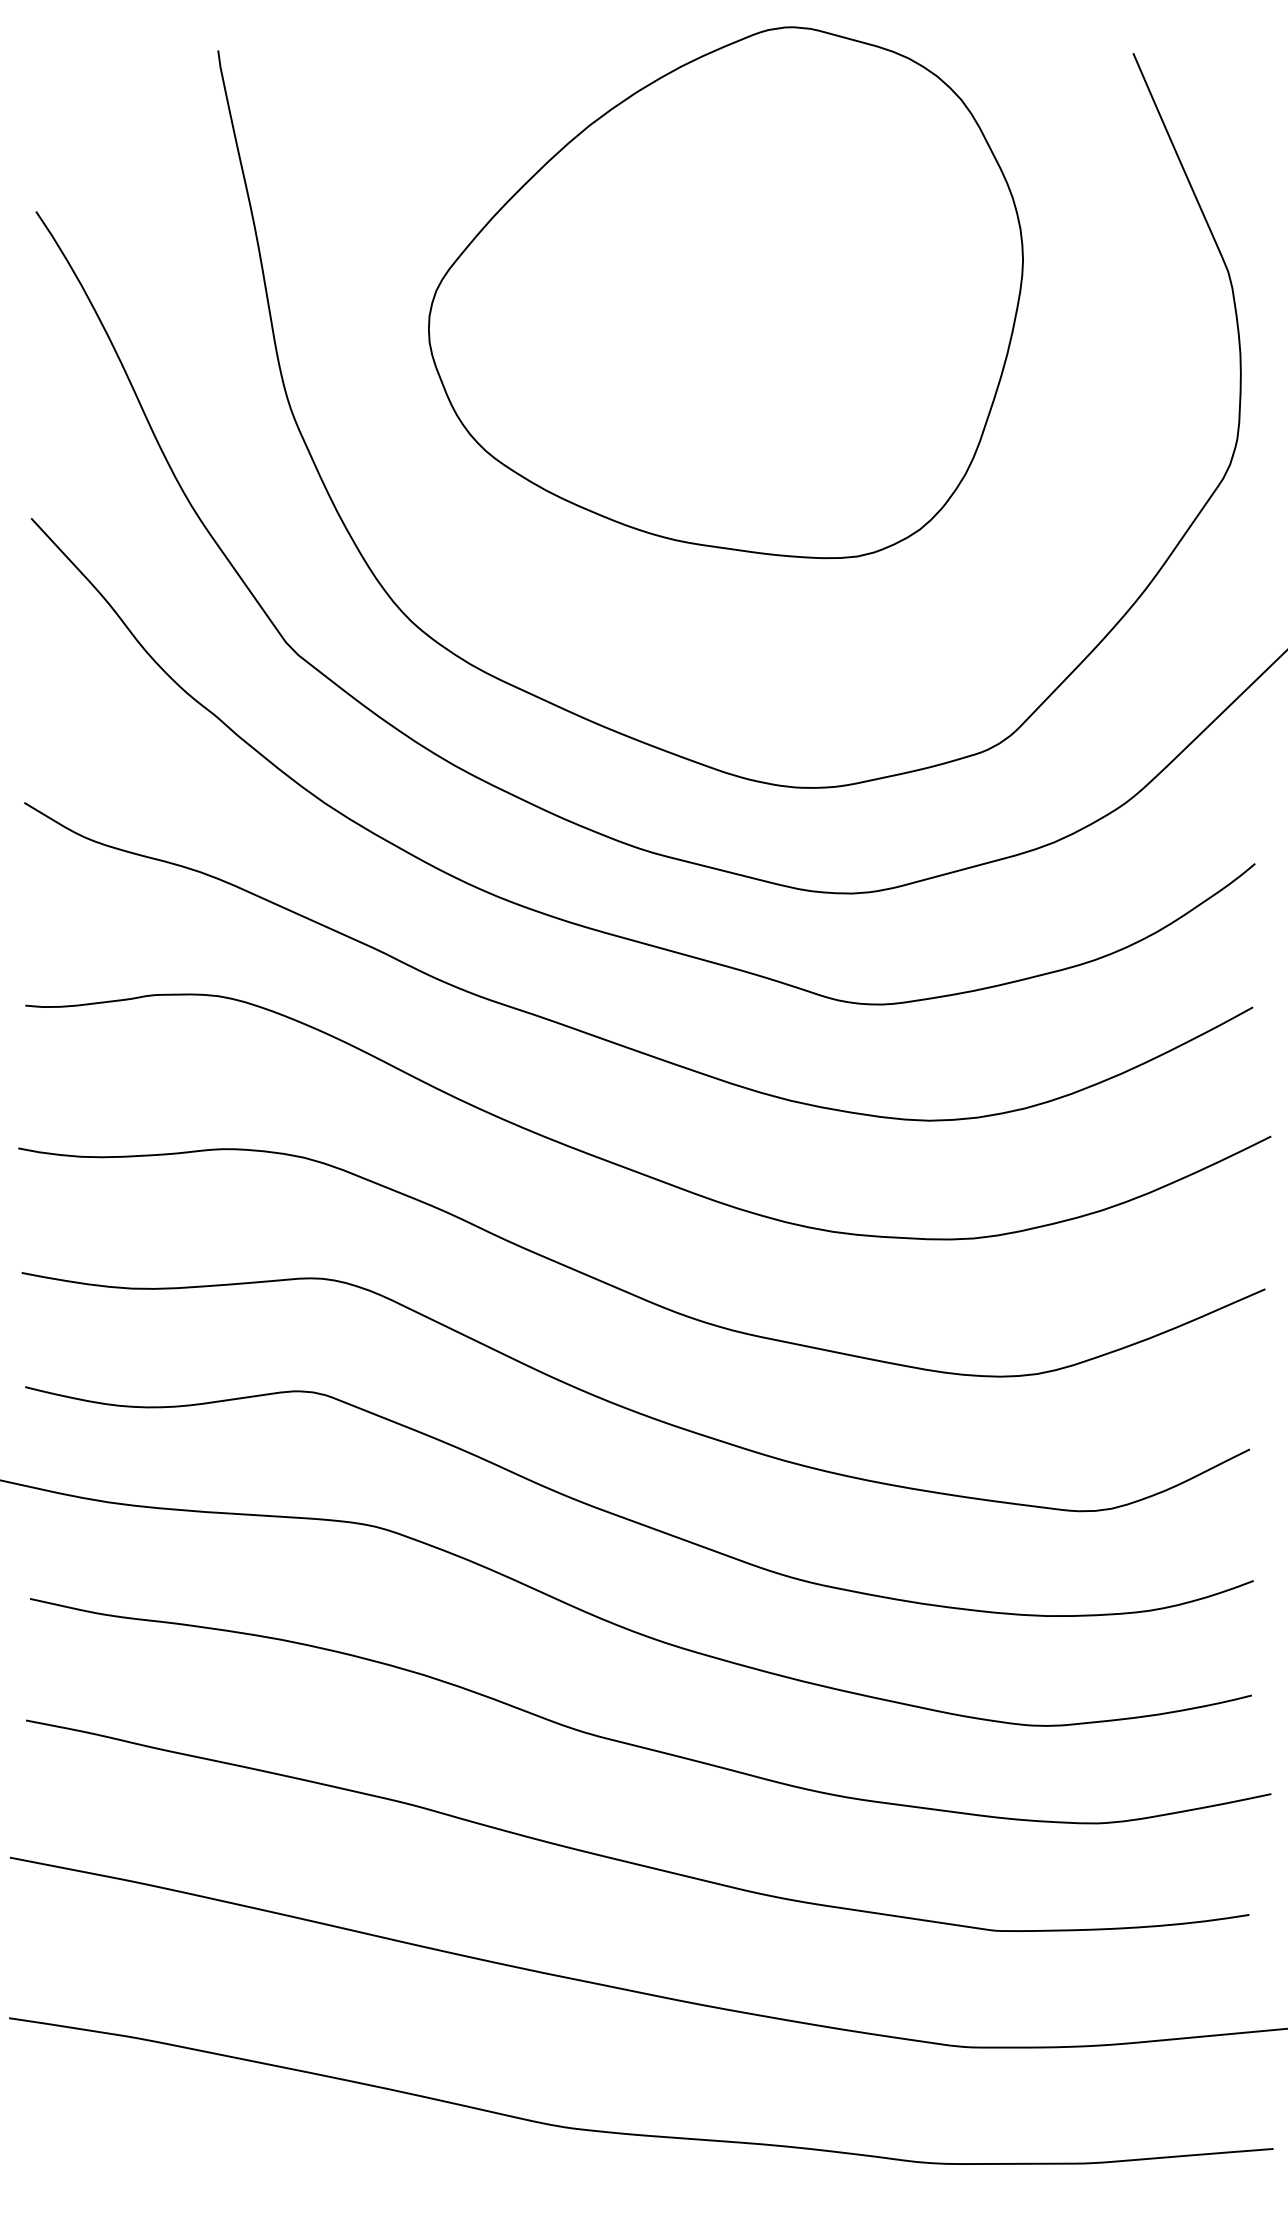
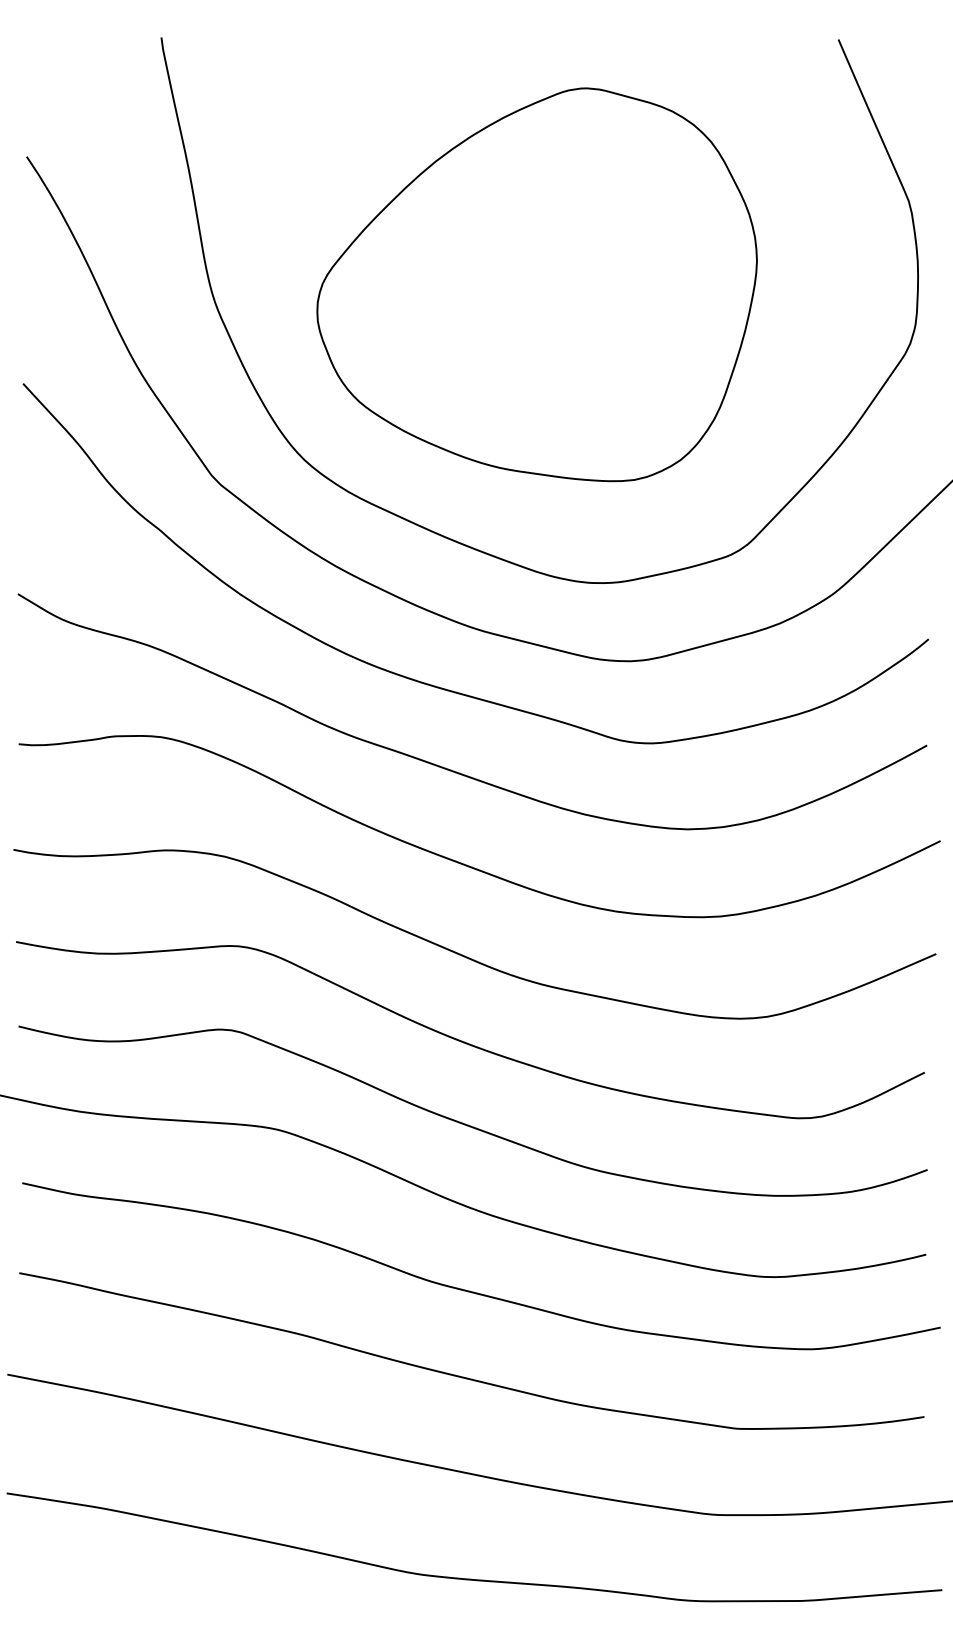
part: (725, 292) -> (536, 284), moved

